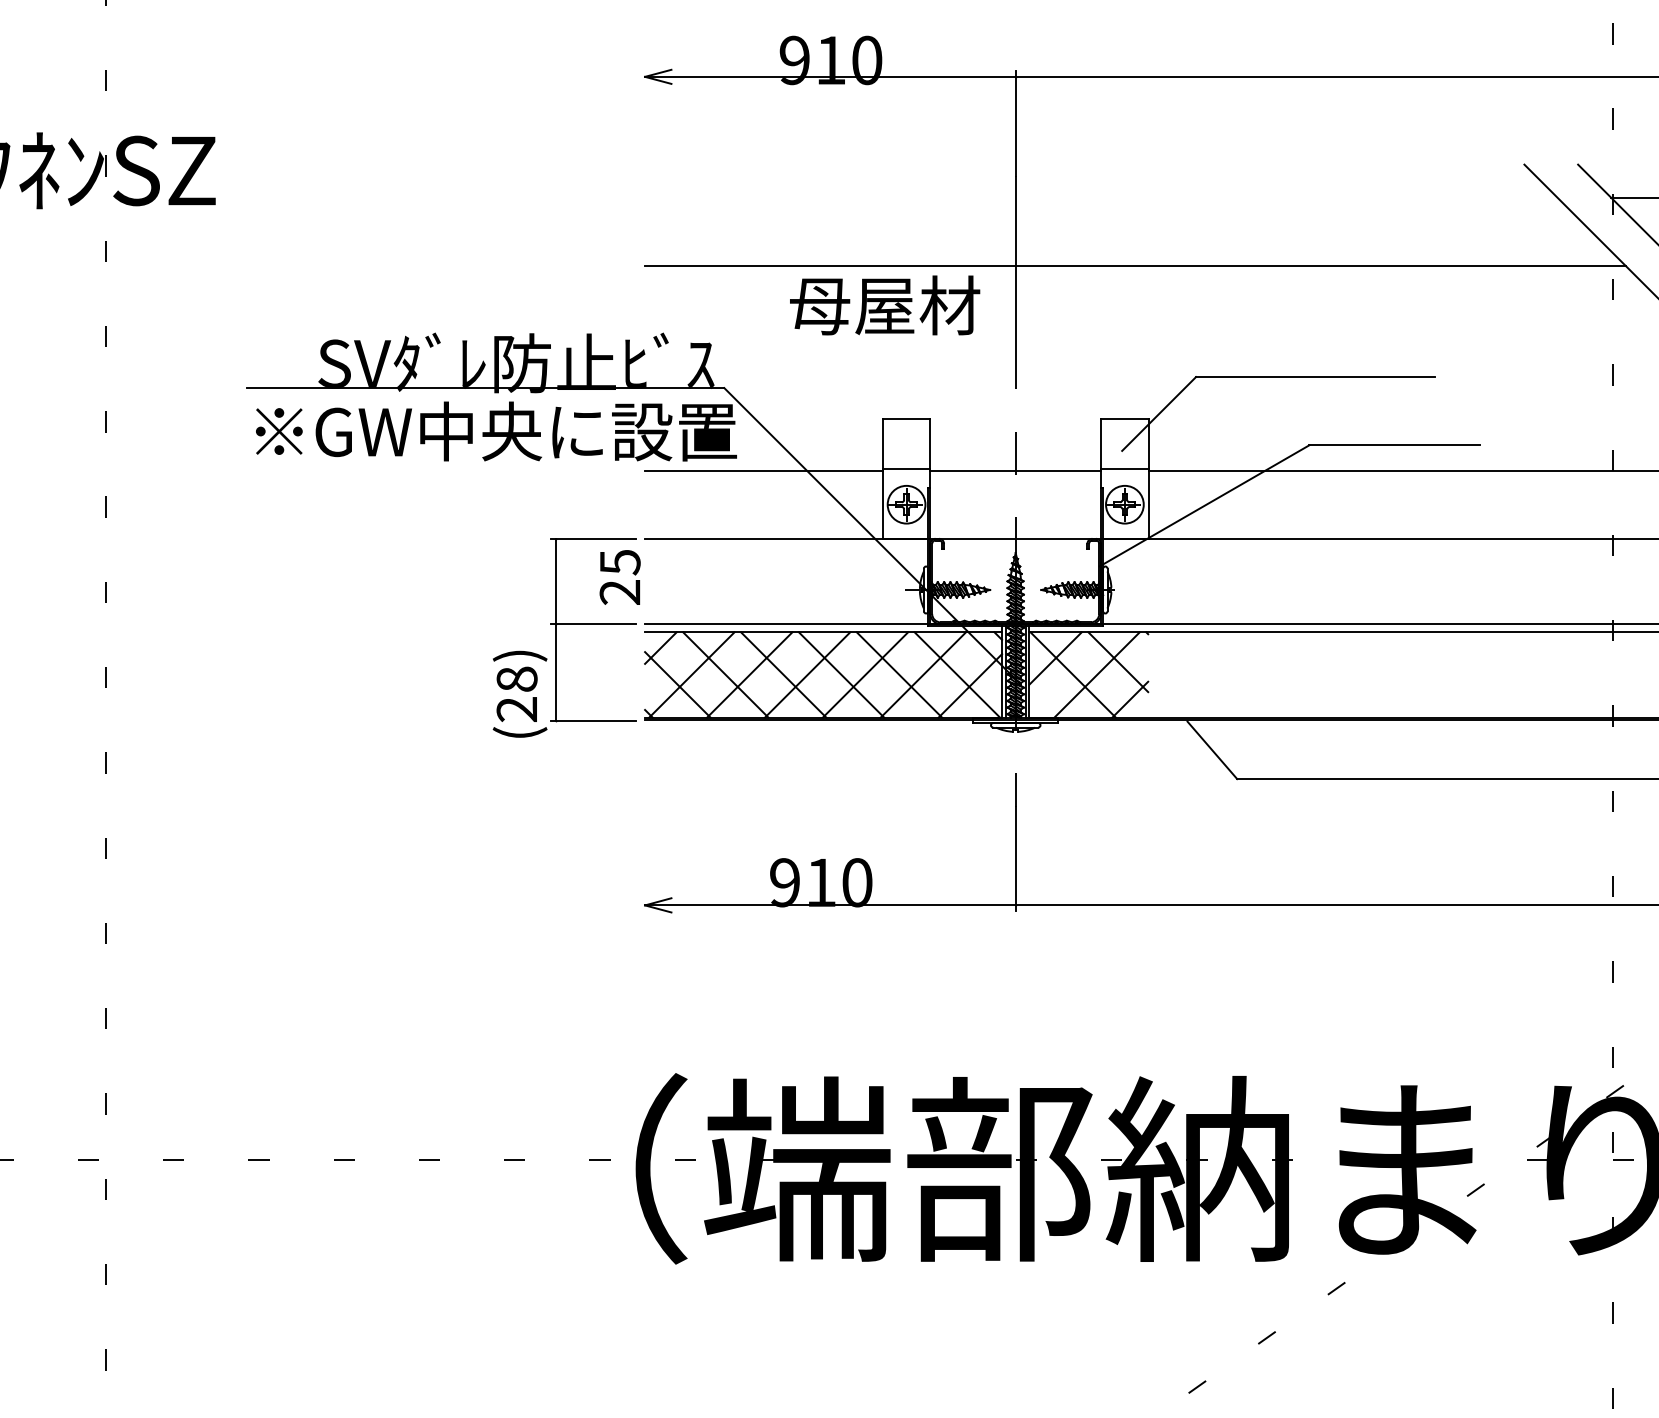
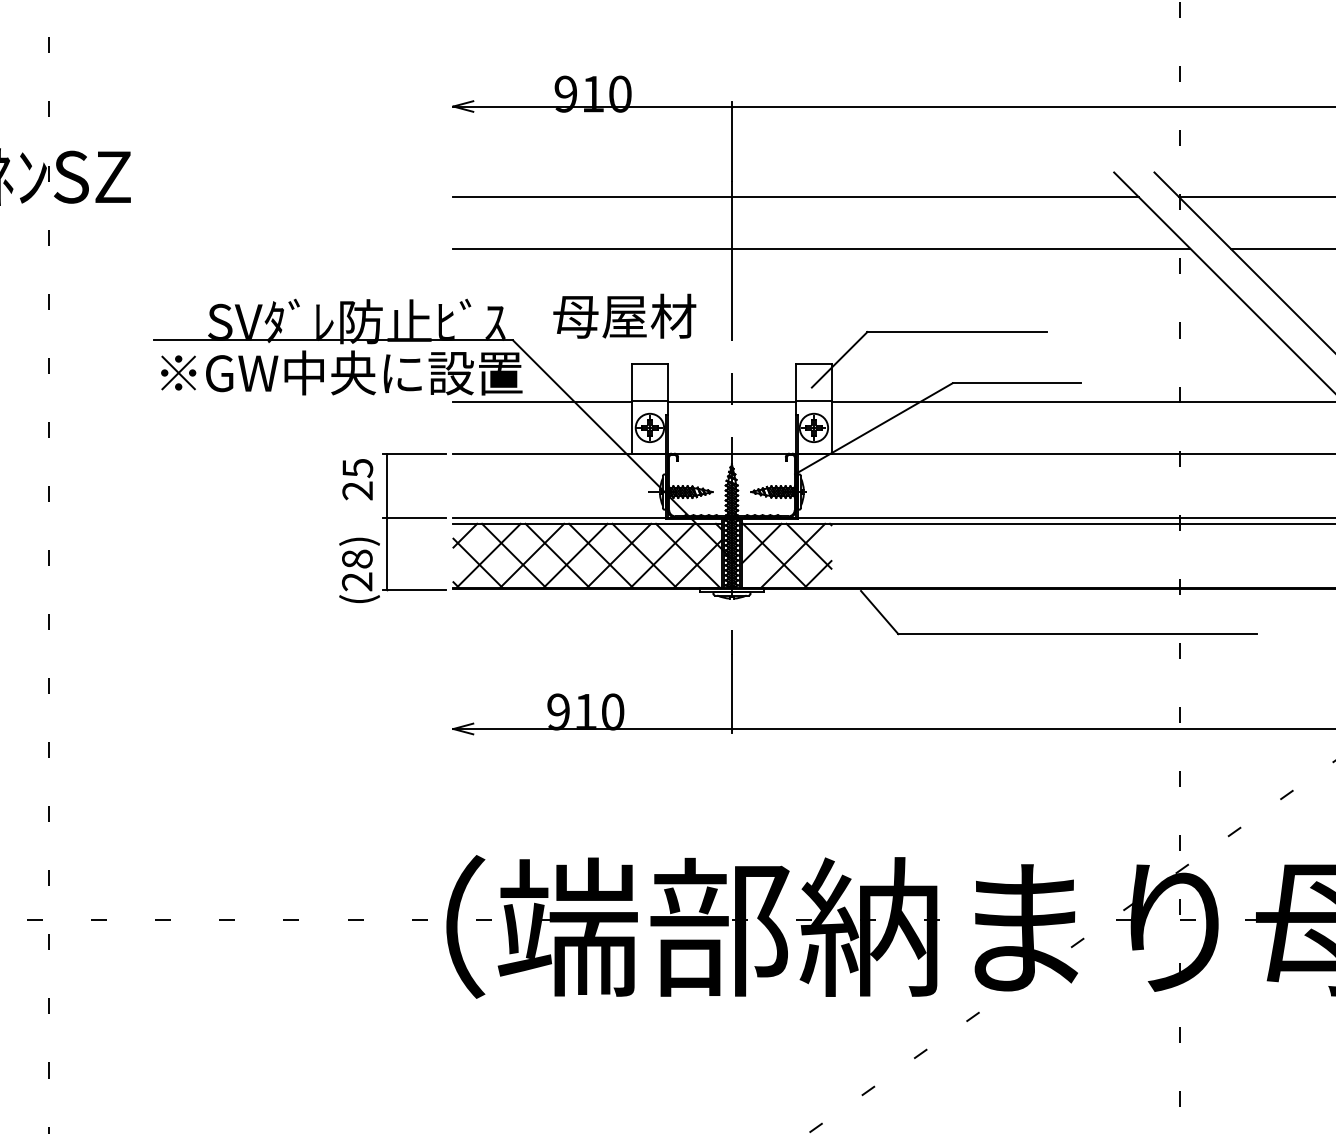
line: (1101, 197) -> (796, 197), added
text: (884, 304) -> (624, 315), moved
text: (619, 577) -> (357, 479), moved

